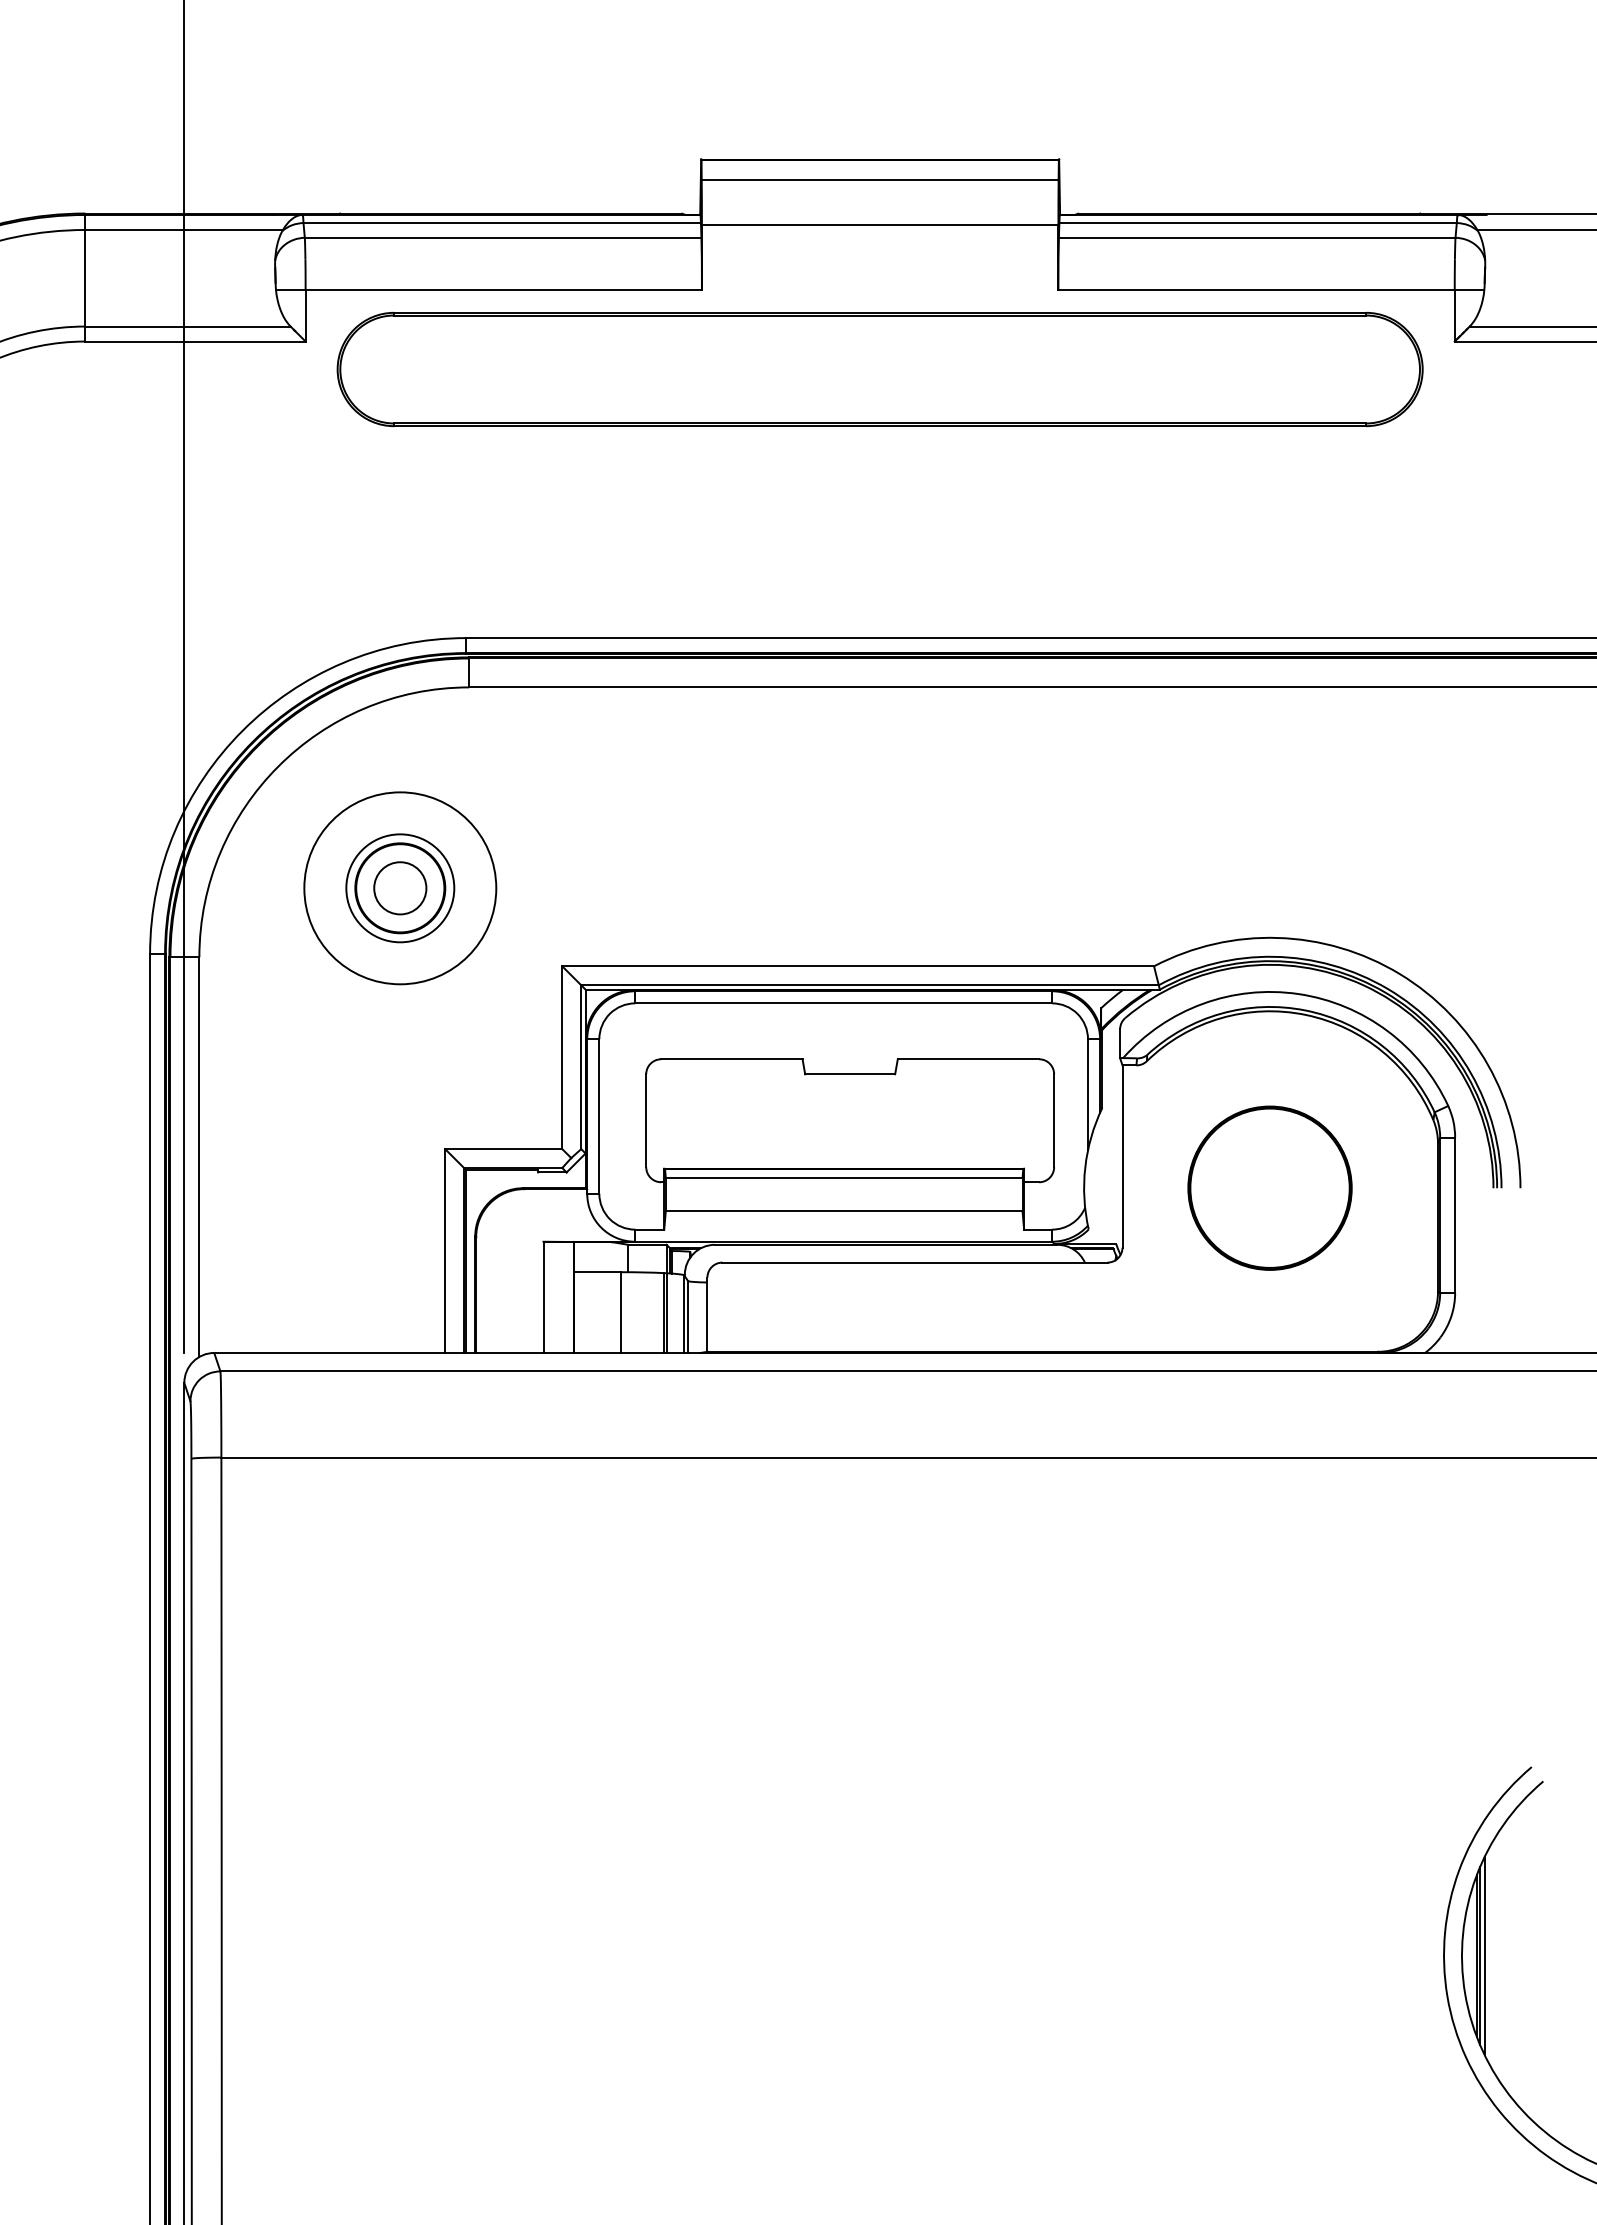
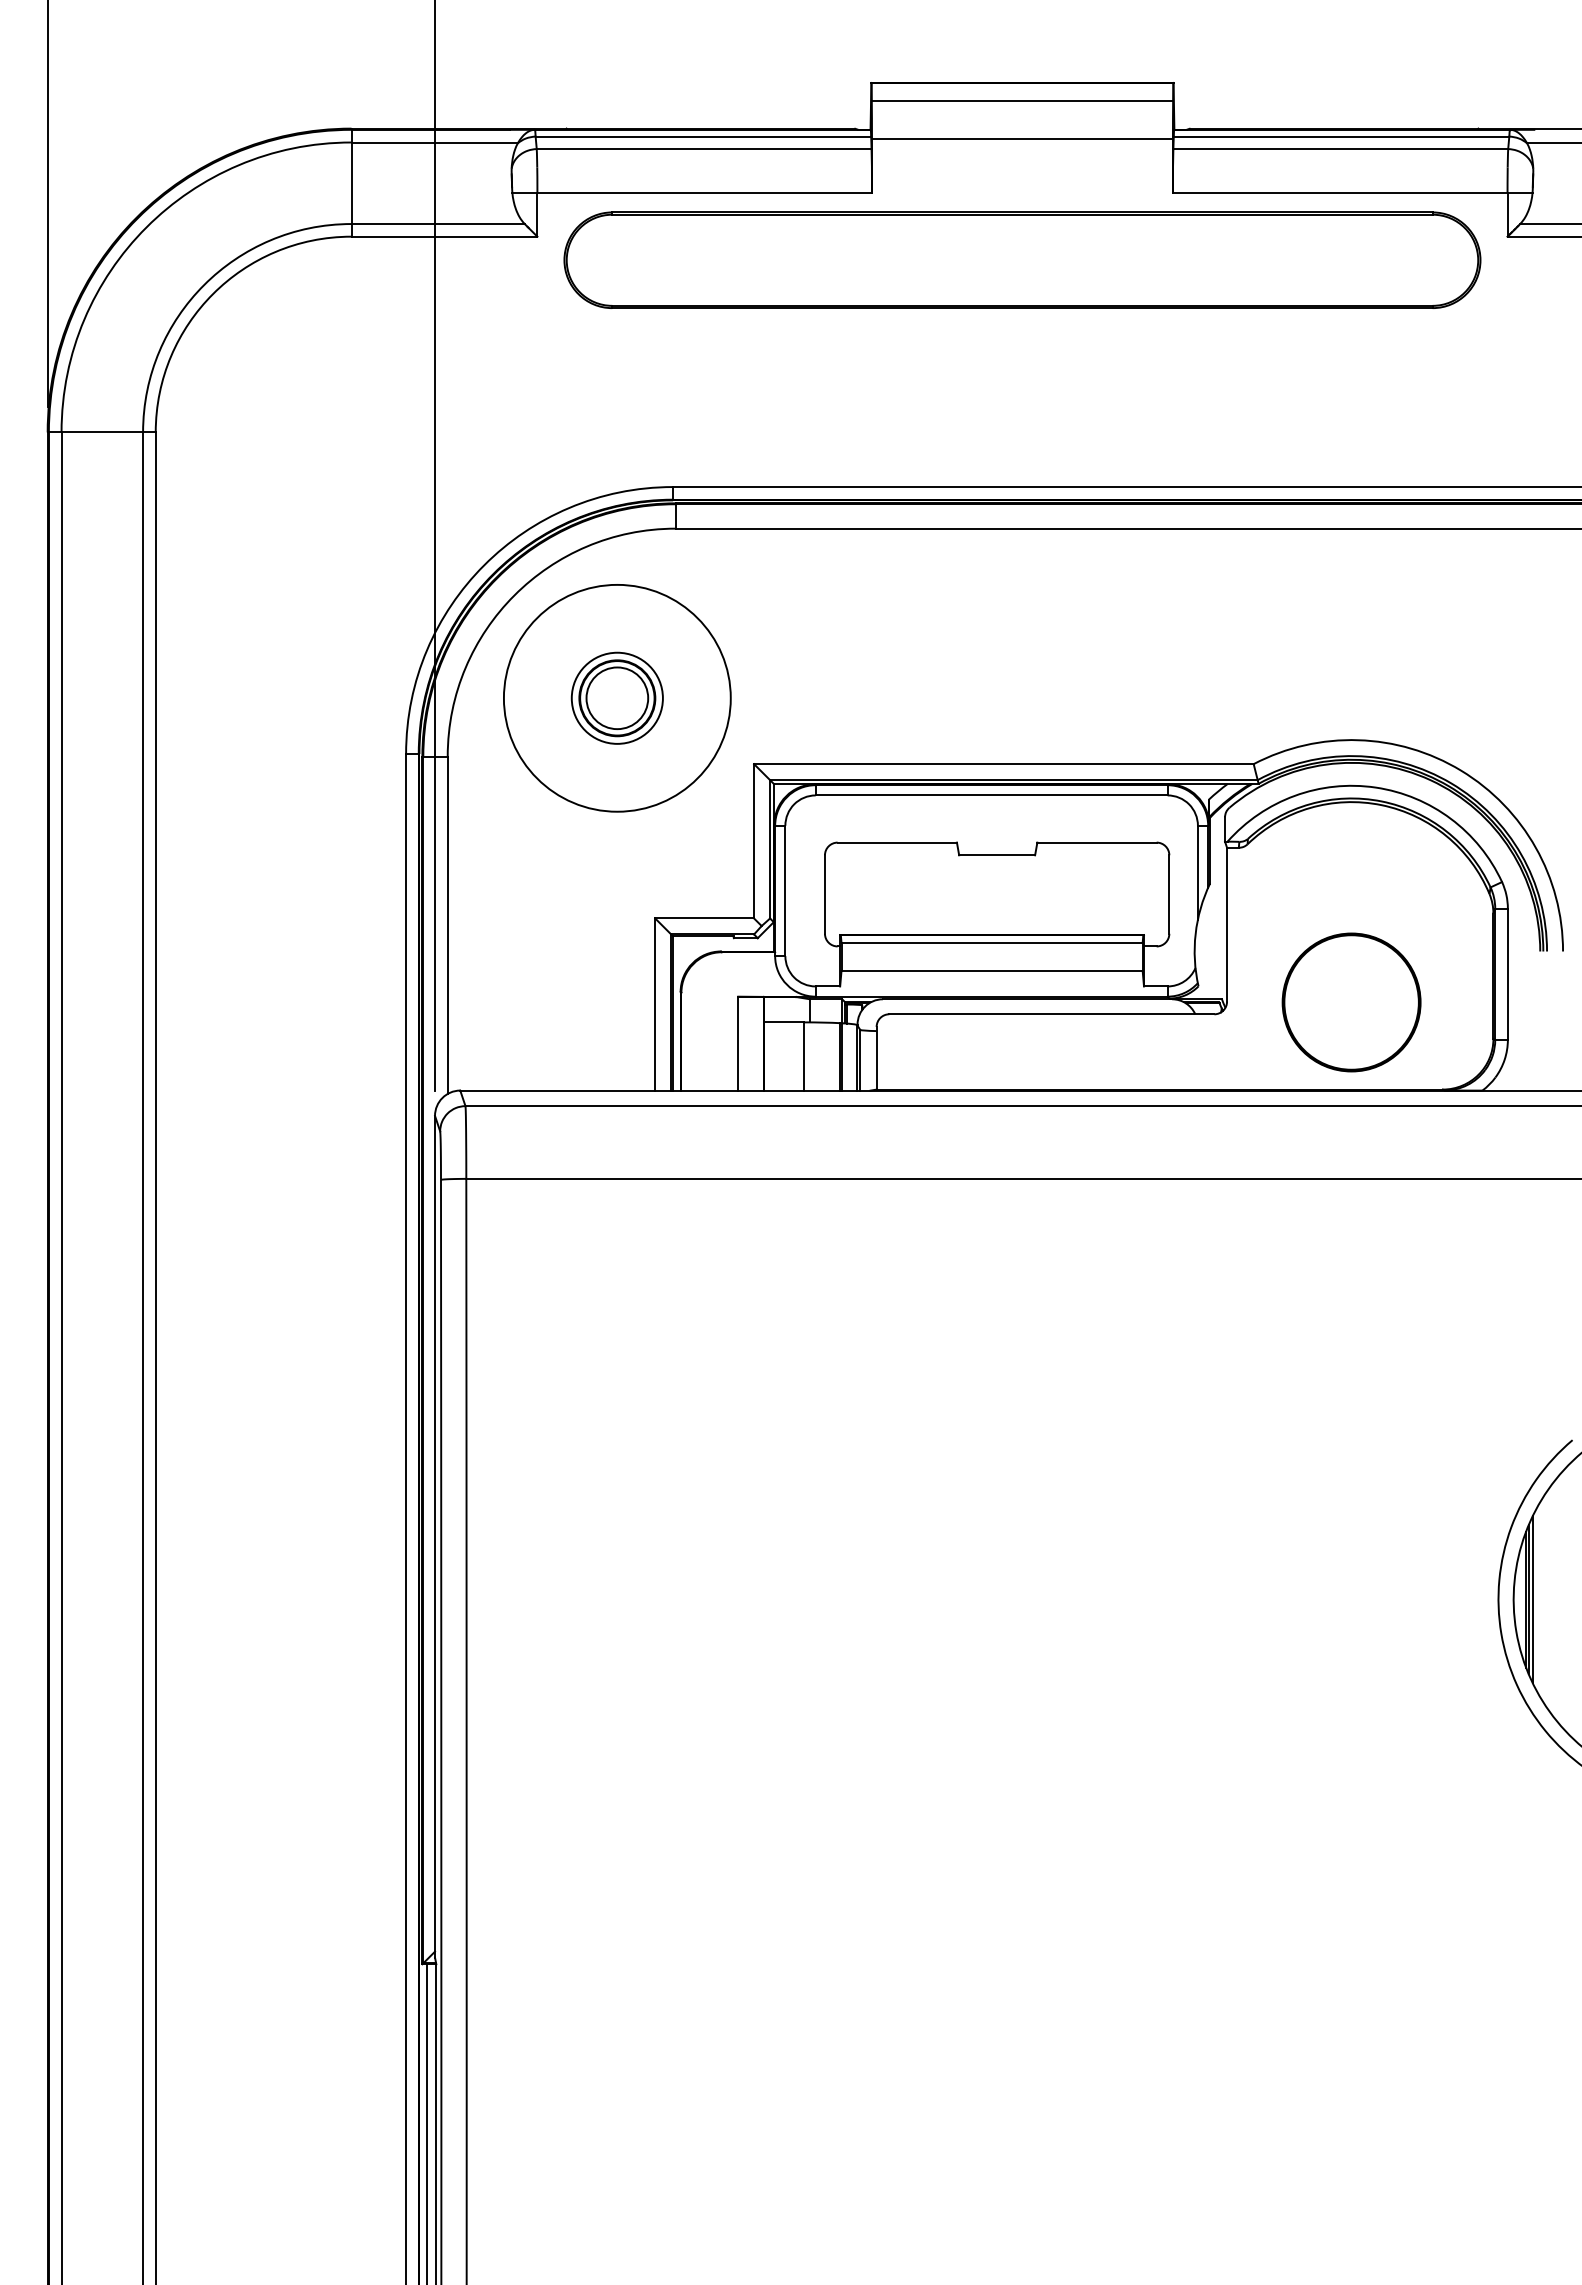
circle: (400, 888) -> (617, 698), size x1.4
circle: (400, 888) -> (617, 698), size x1.4
part: (1269, 1188) -> (1351, 1002), moved

